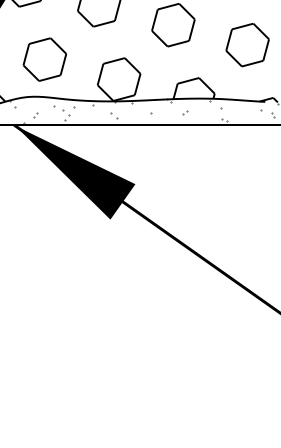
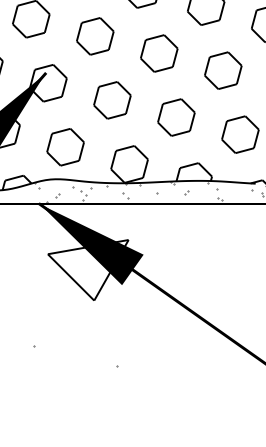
hatch: (63, 239) -> (81, 302), added

